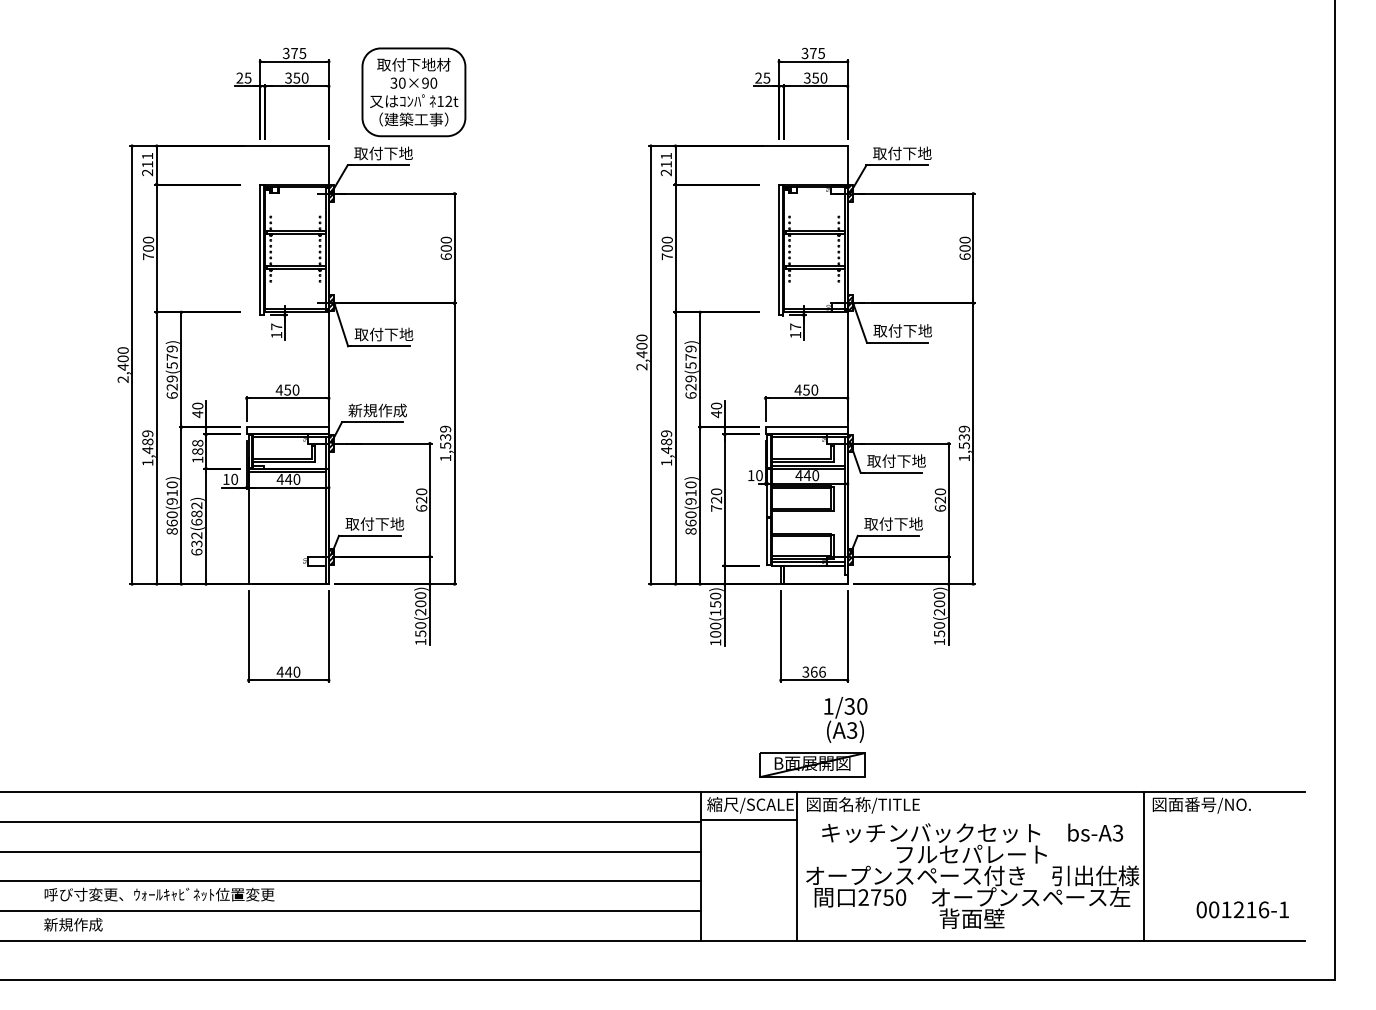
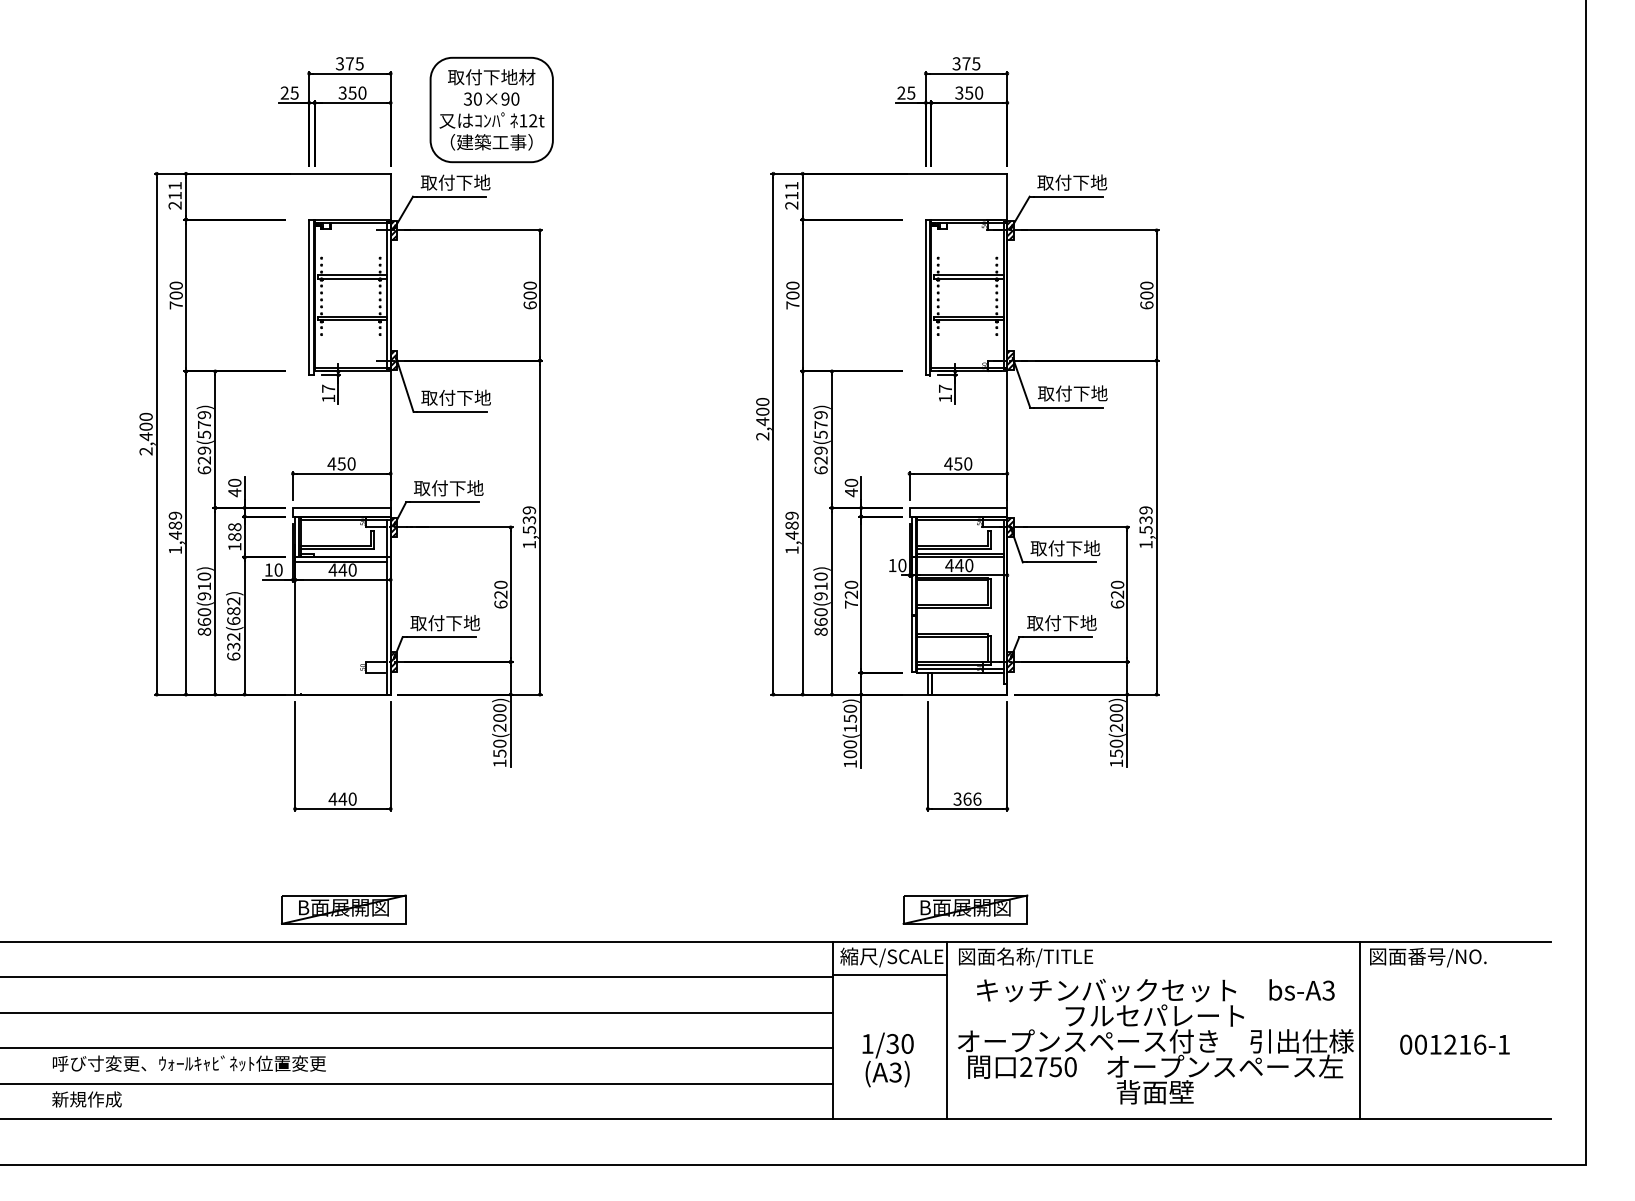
text: (377, 410) -> (448, 488), 新規作成 -> 取付下地
text: (845, 719) -> (887, 1059), moved
part: (289, 764) -> (343, 909), added
text: (1242, 909) -> (1454, 1044), moved

